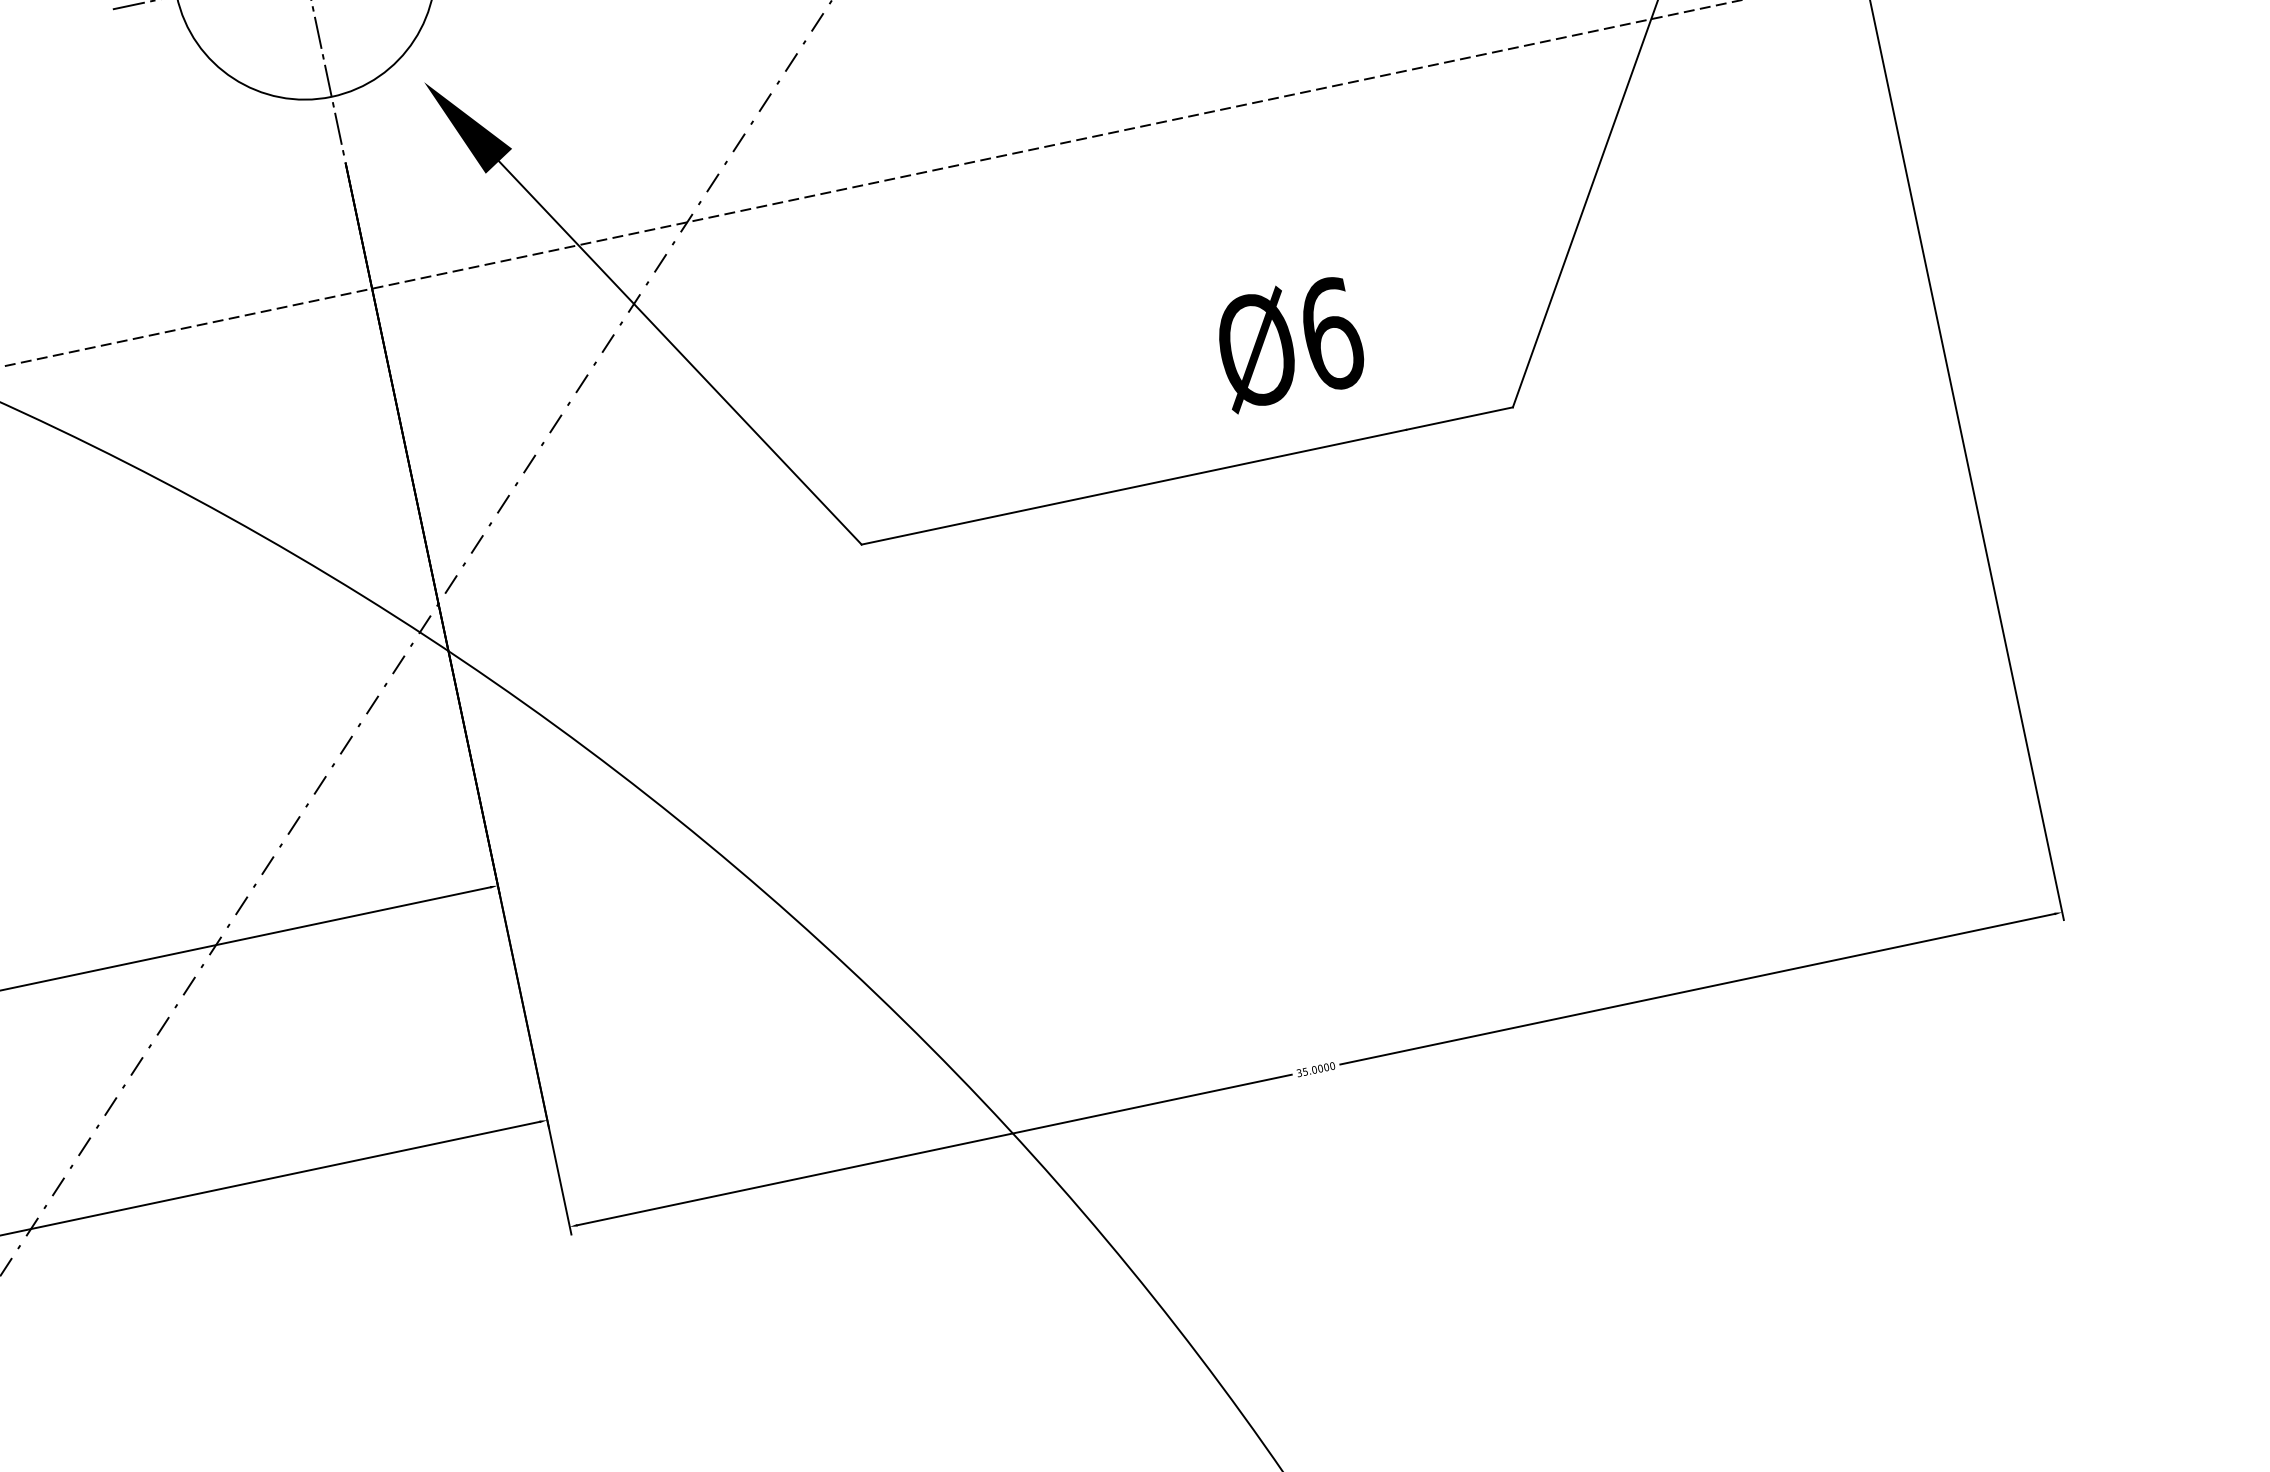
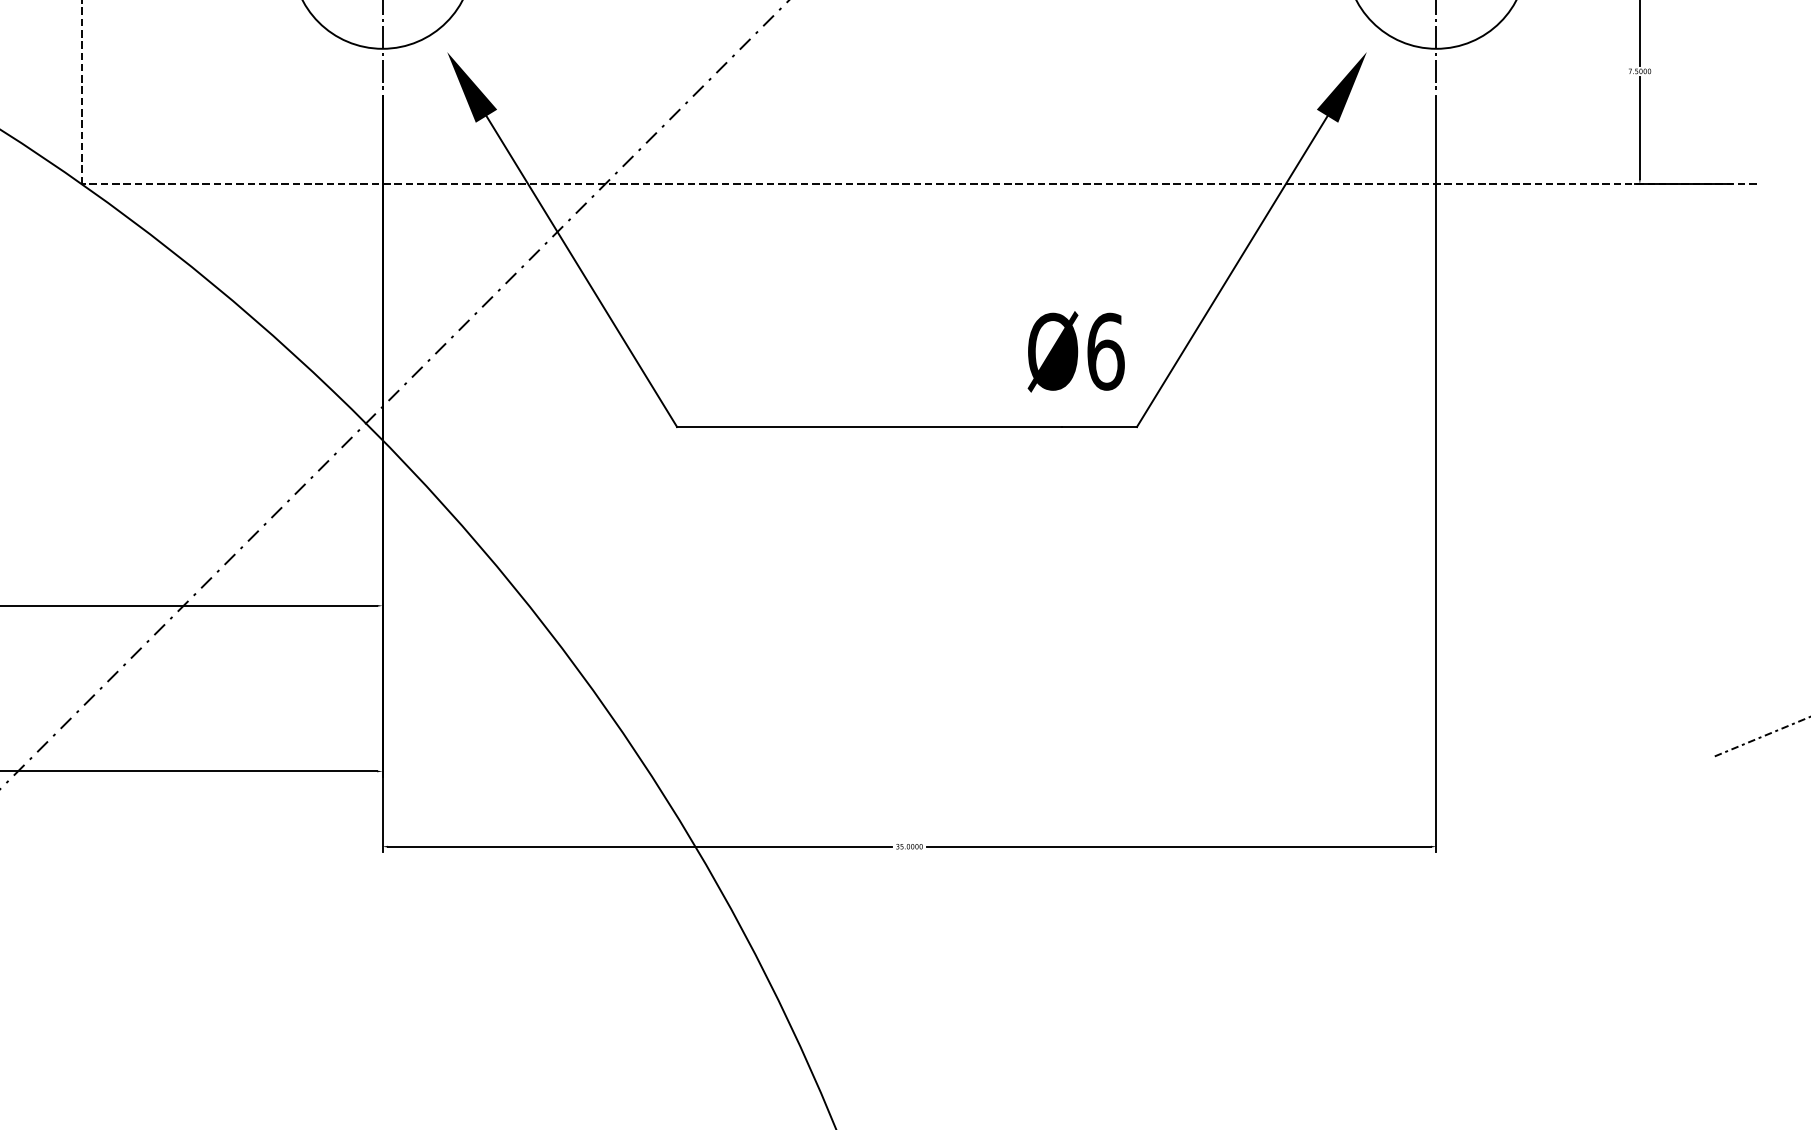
text: (1288, 342) -> (1075, 351), moved

